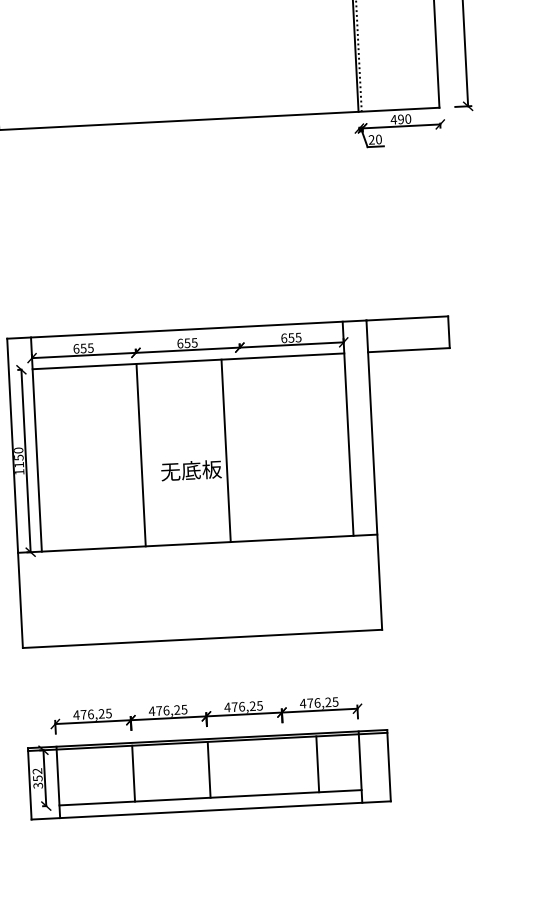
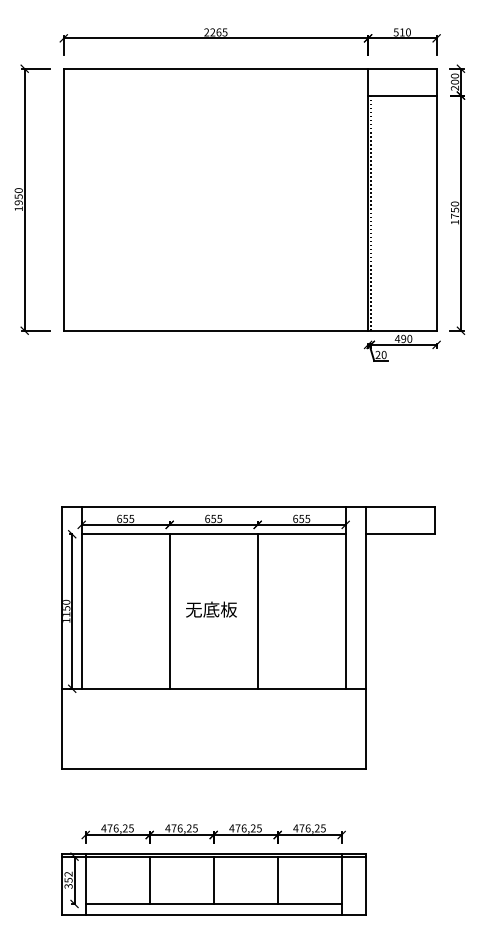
line: (225, 450) -> (257, 611), moved
text: (191, 470) -> (211, 609), moved
line: (317, 763) -> (277, 879), moved

